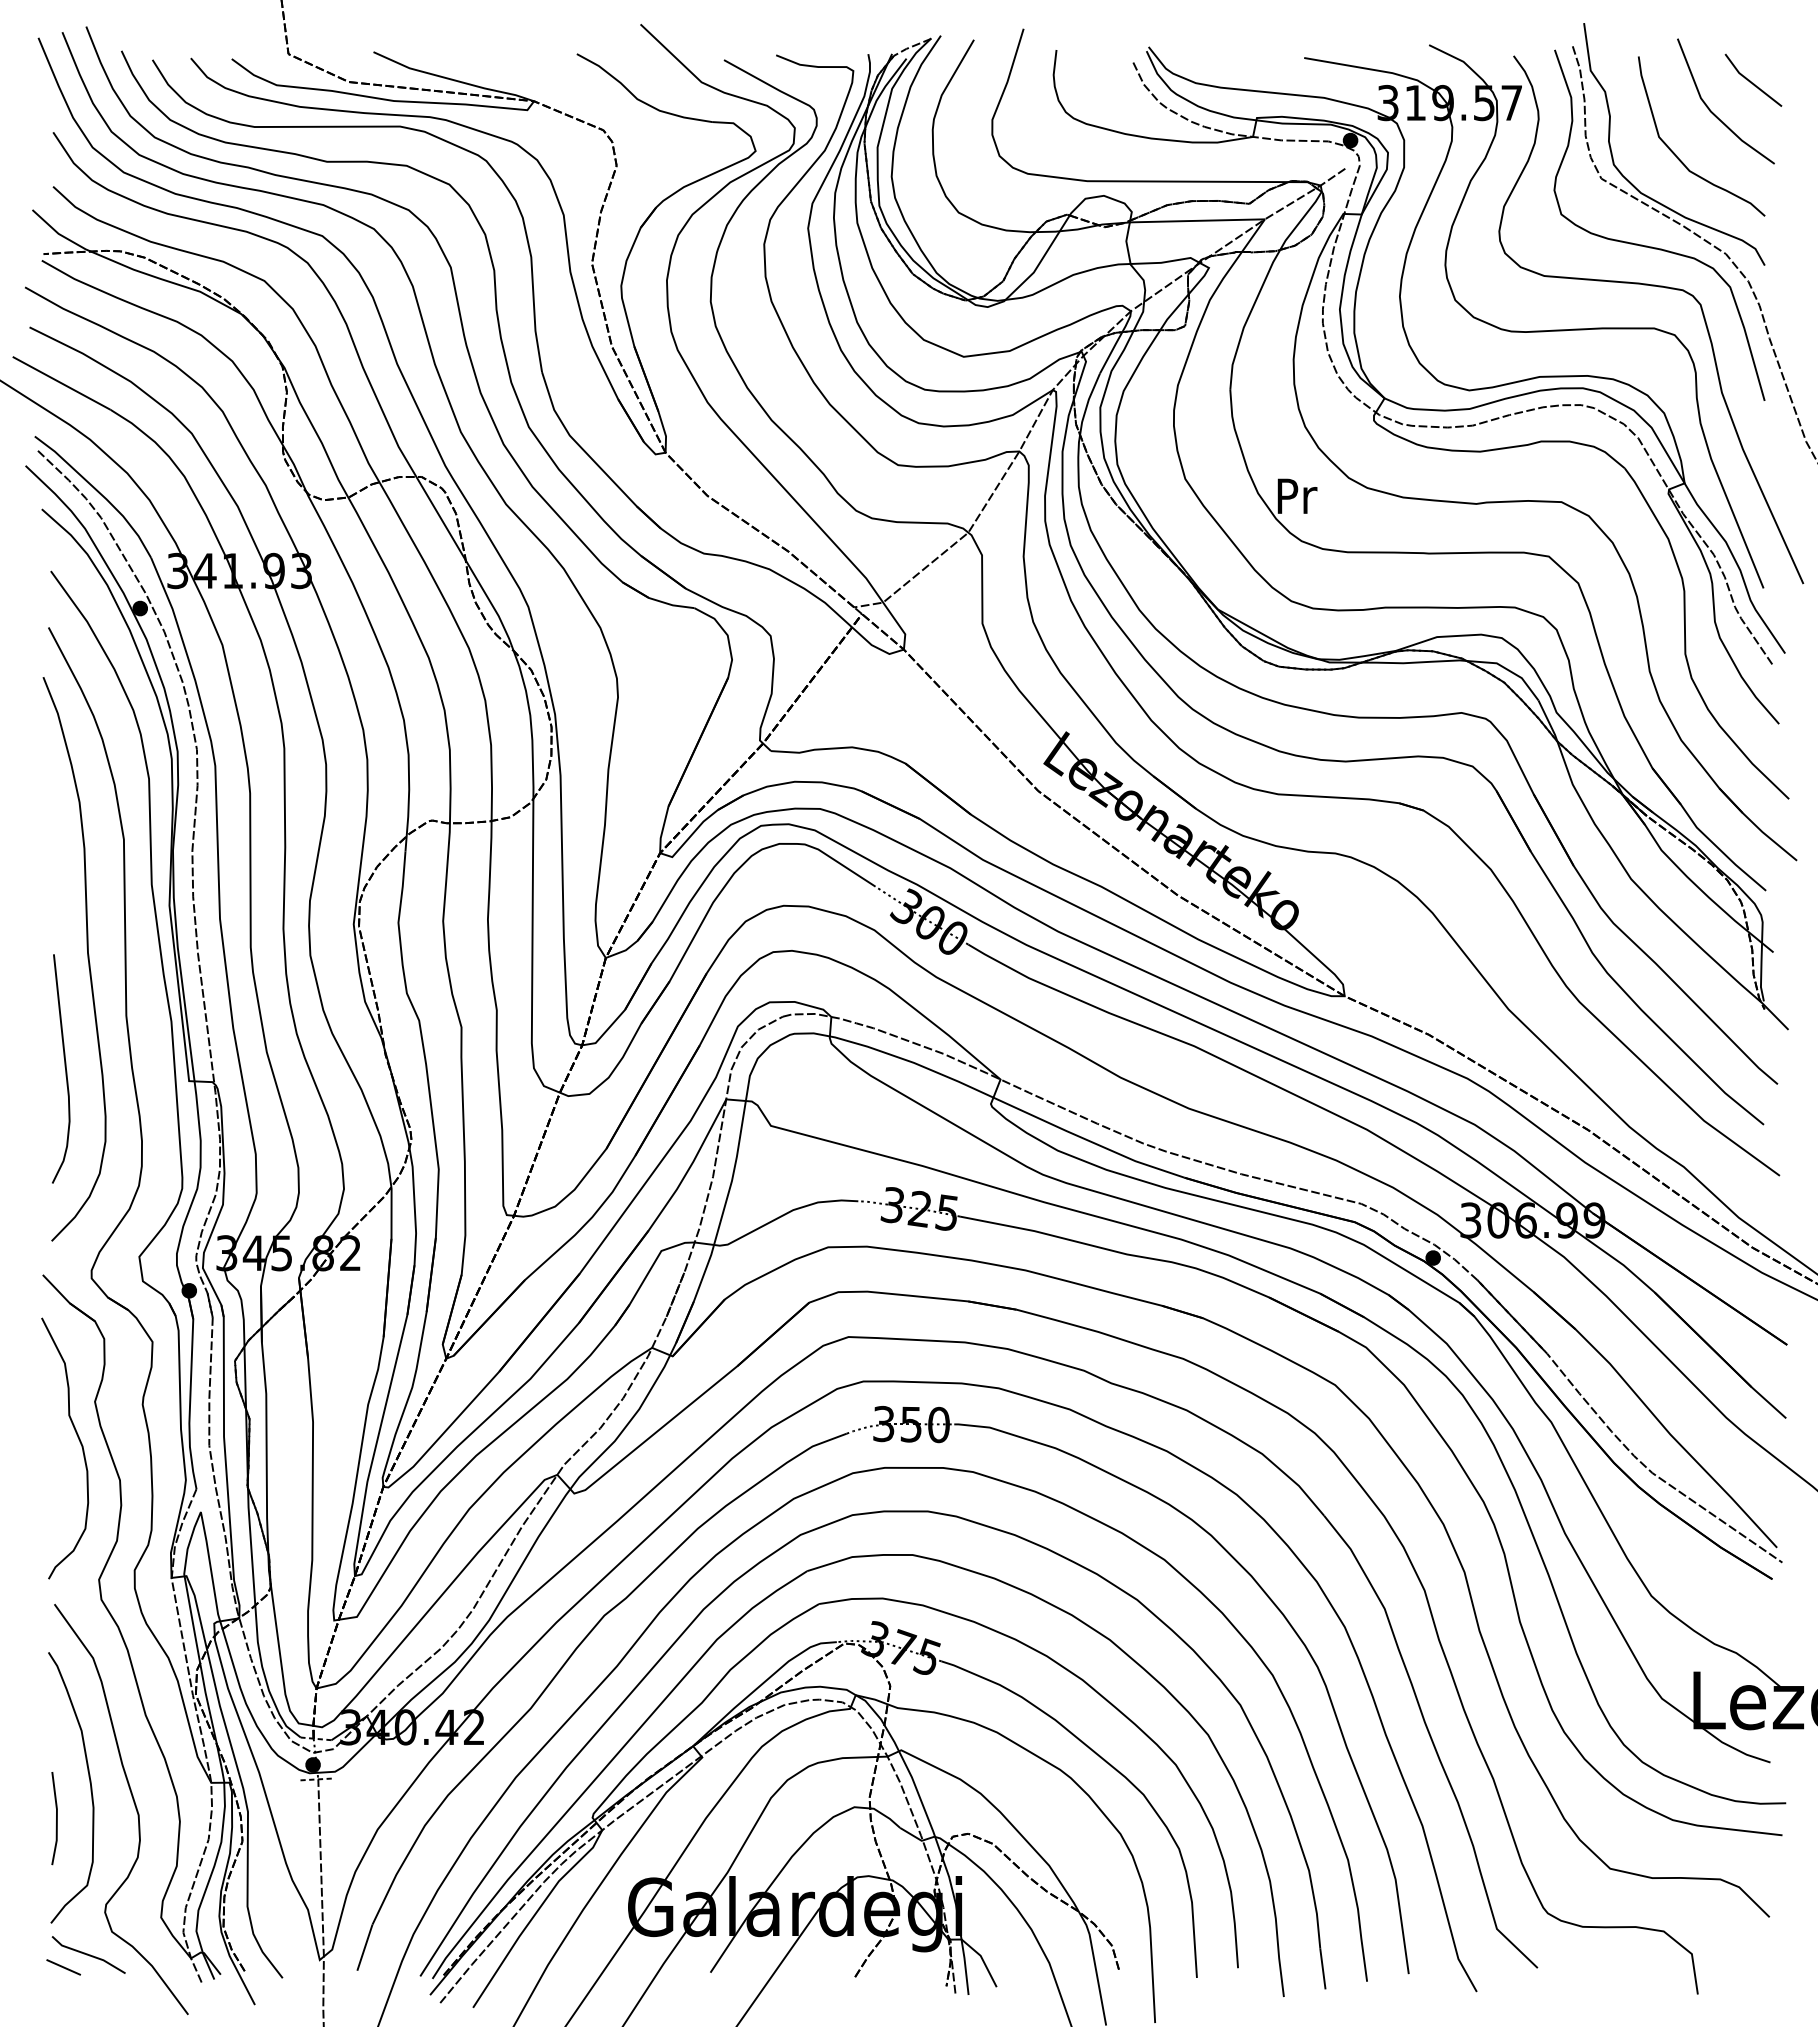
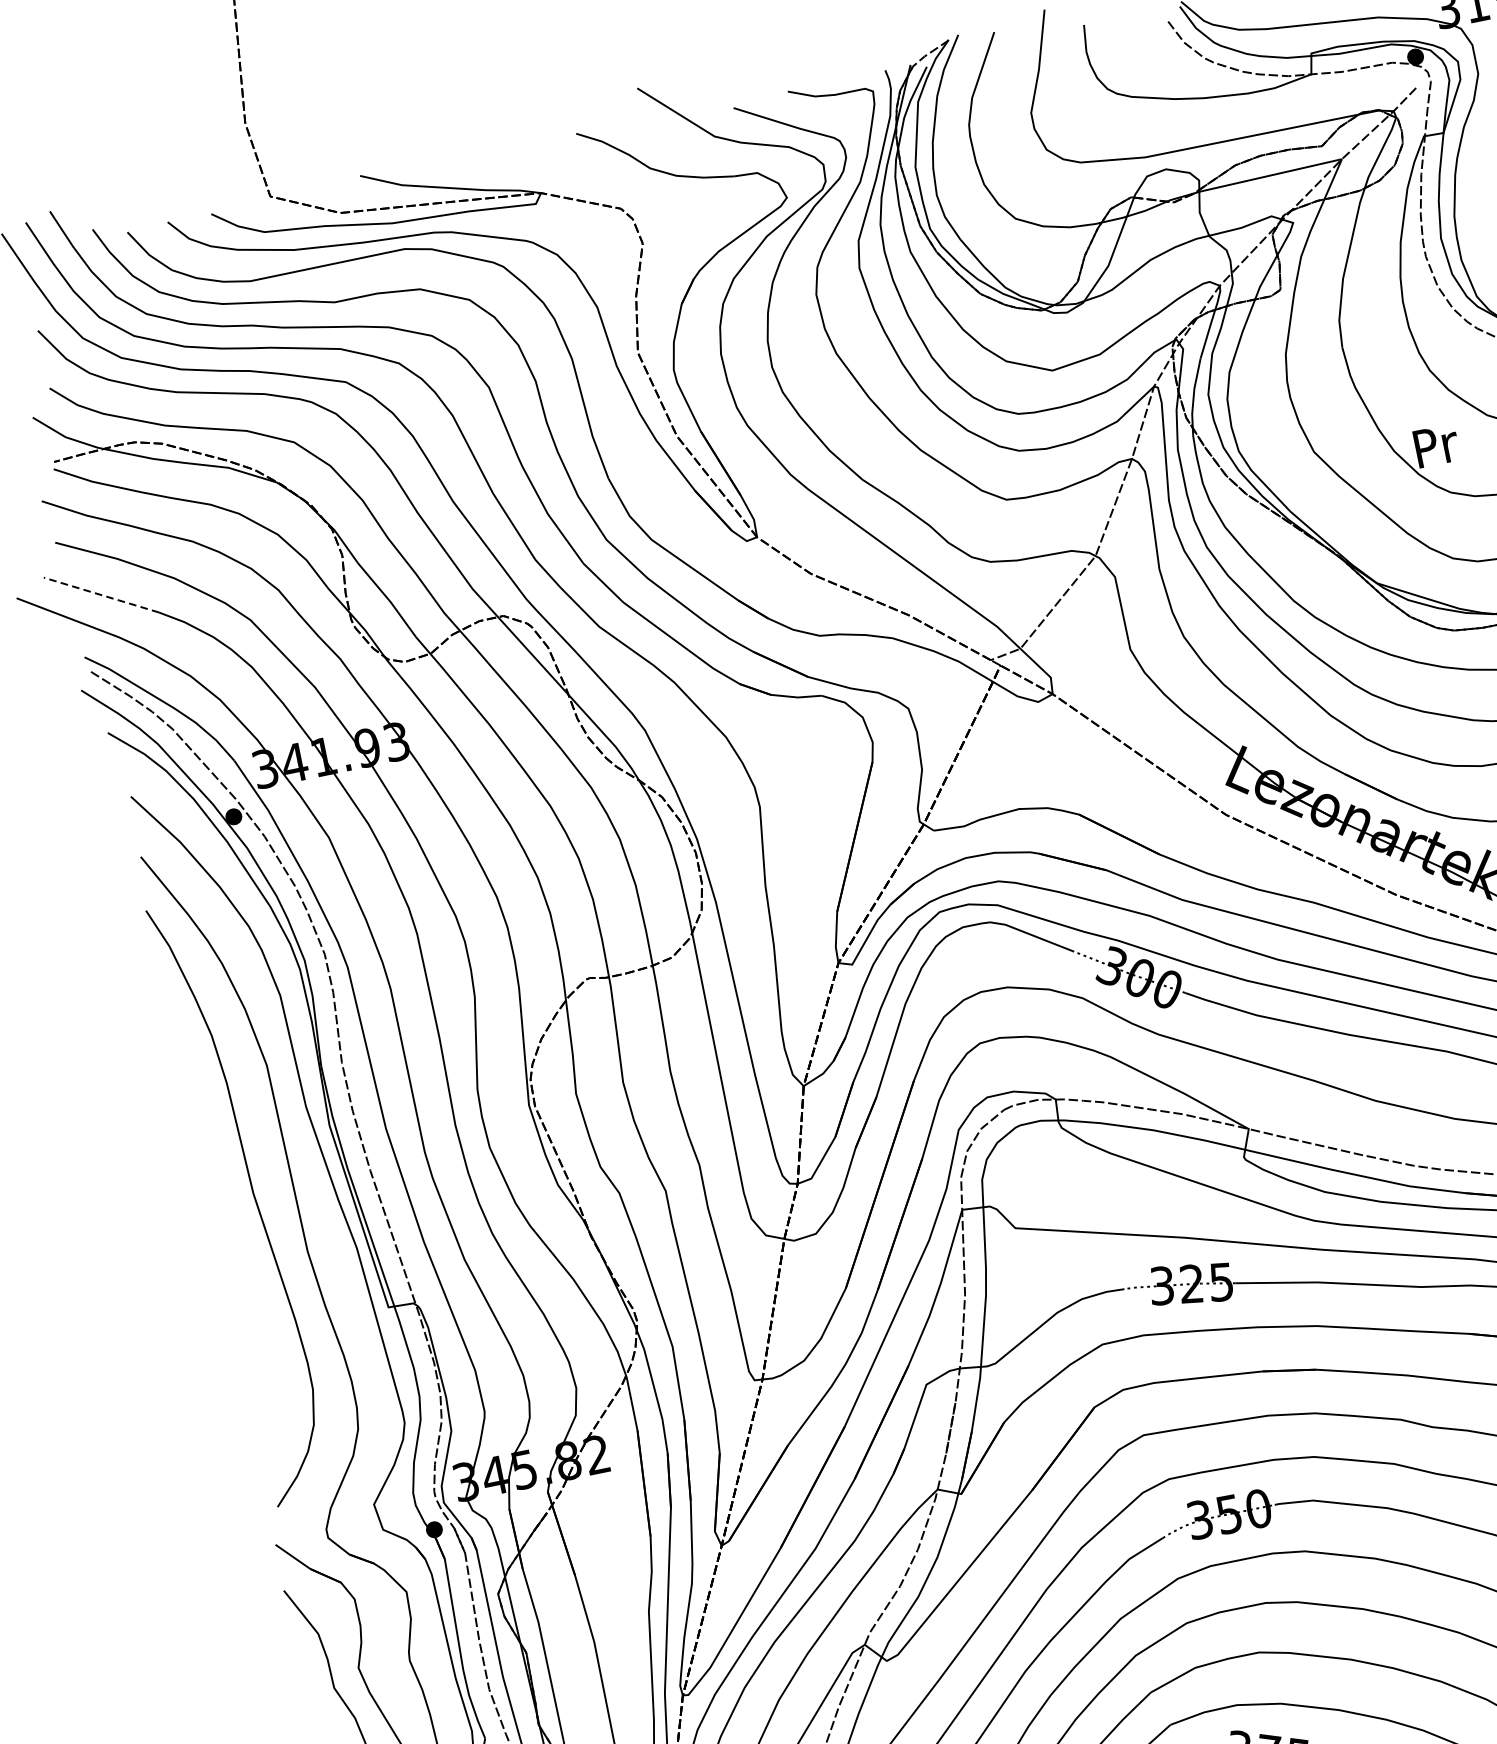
line: (61, 383) -> (101, 595), solid -> dashed
curve: (64, 1067) -> (253, 1320), removed

